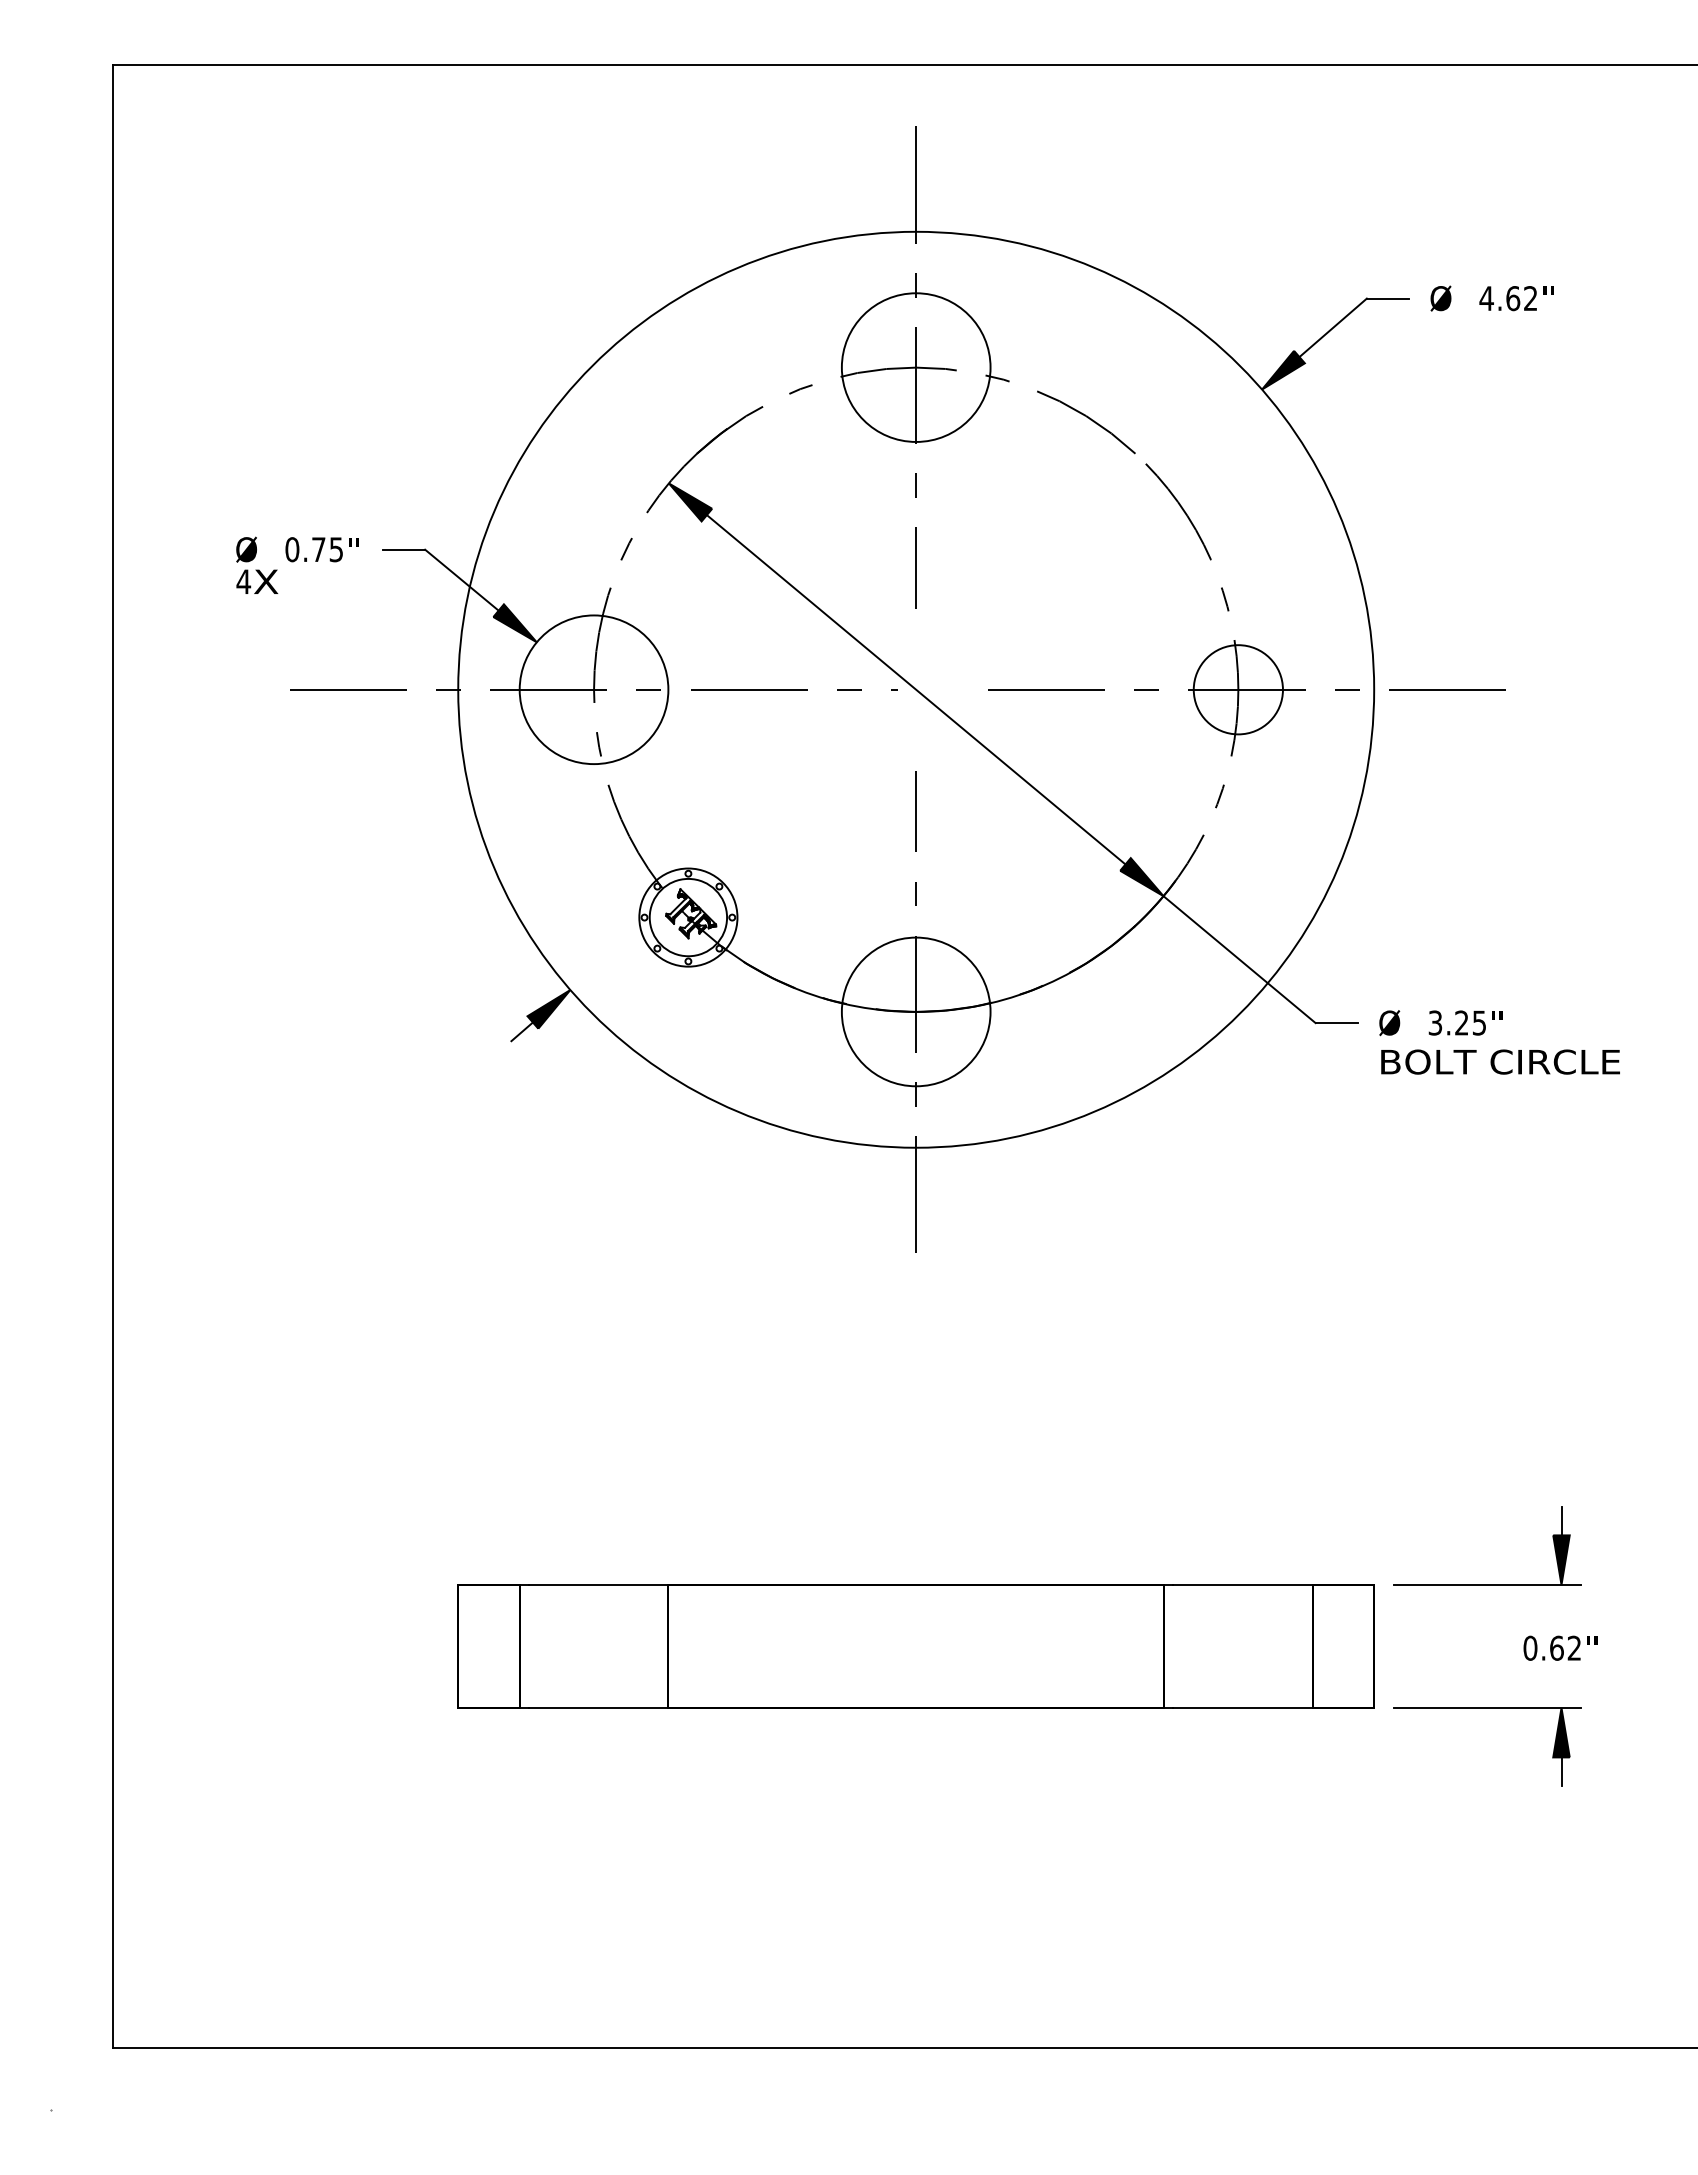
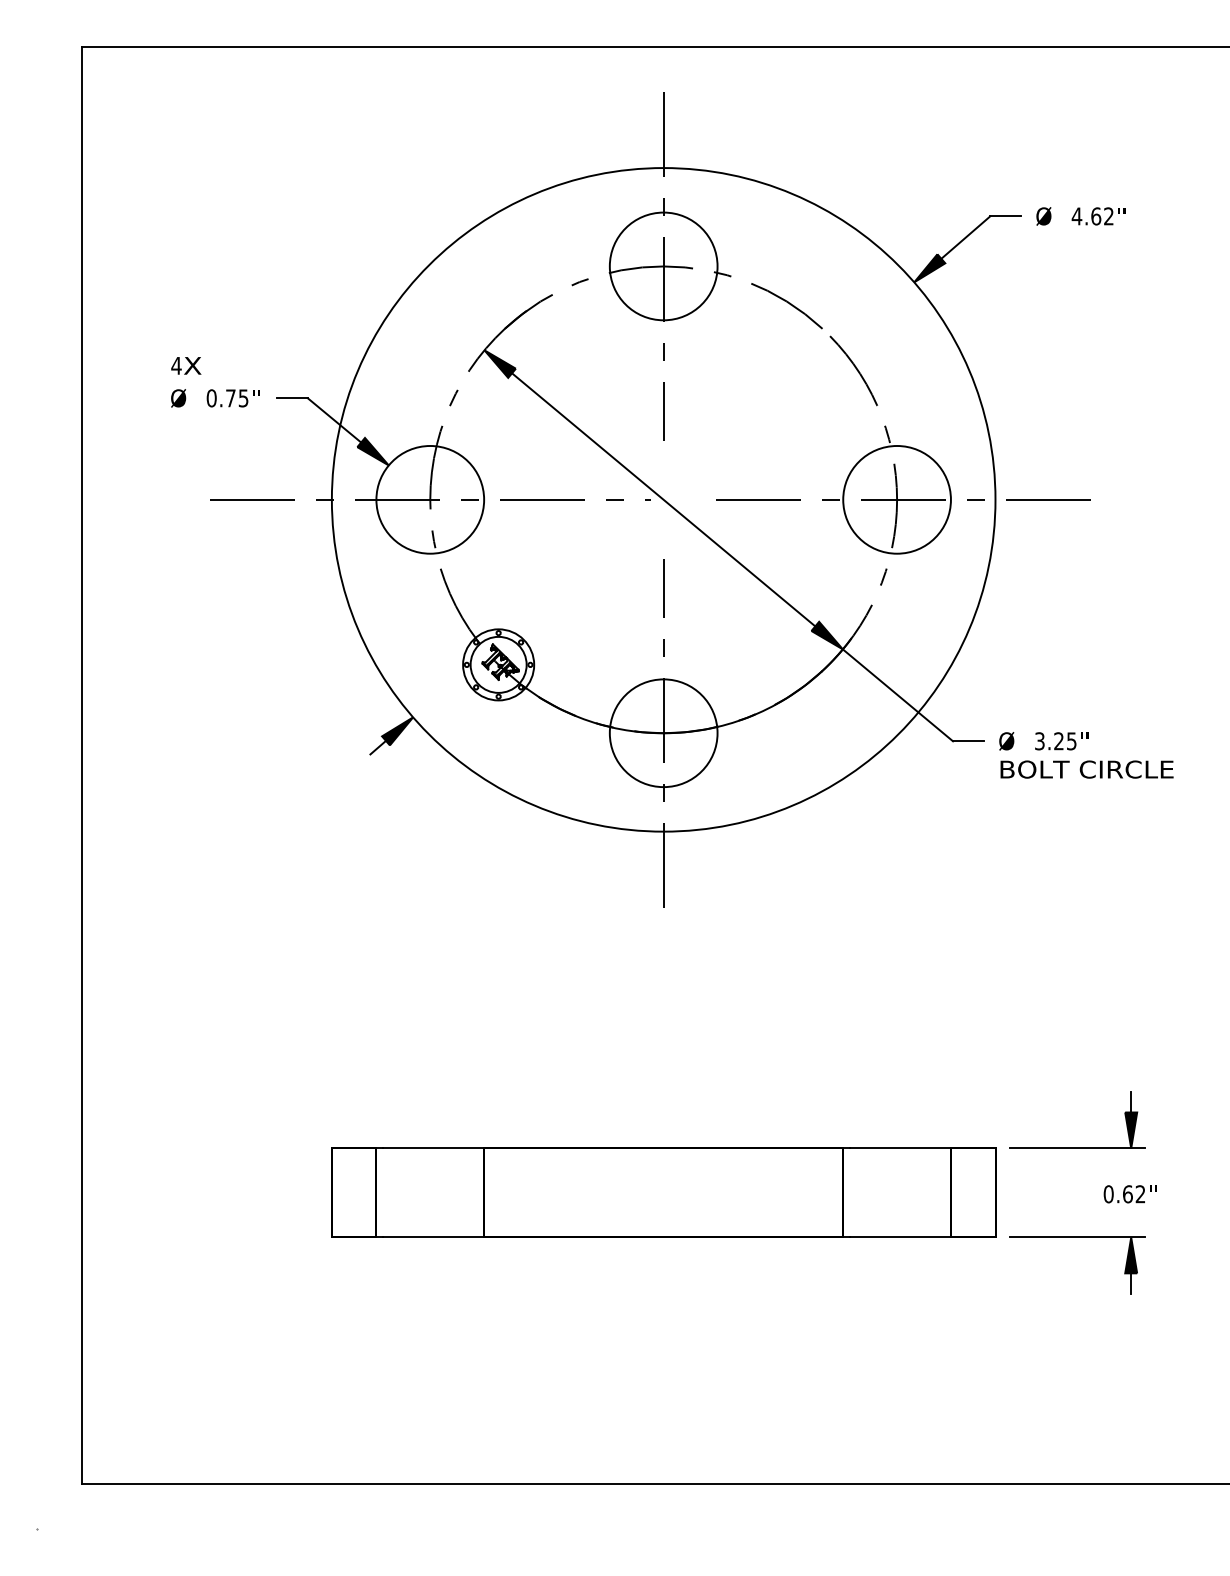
text: (257, 581) -> (186, 365), moved
circle: (1238, 689) -> (897, 499), size x1.67

